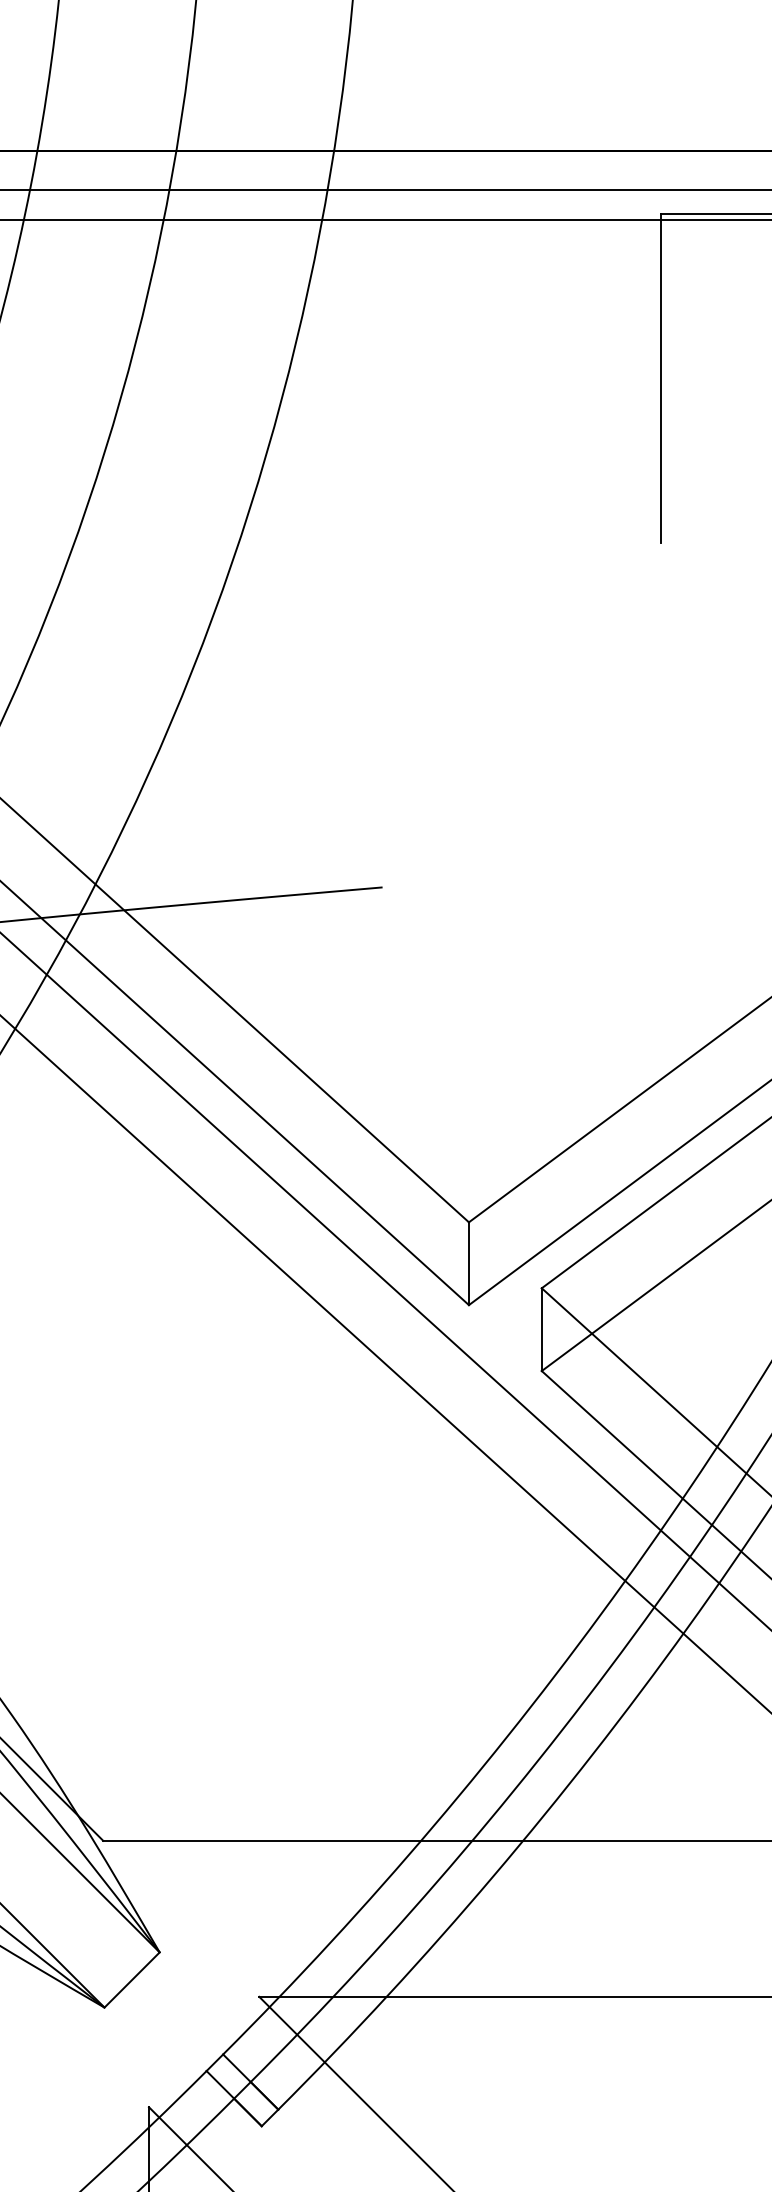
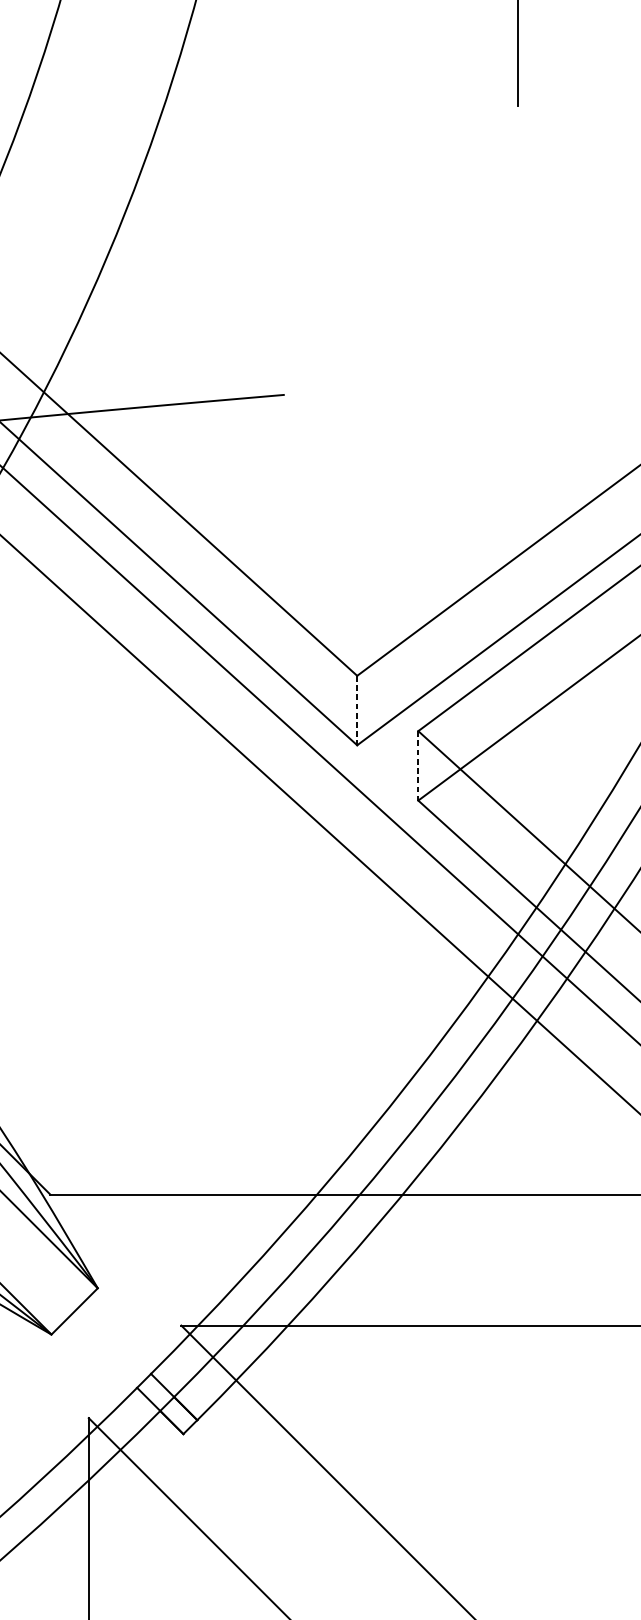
line: (468, 1264) -> (356, 711), solid -> dashed
line: (541, 1330) -> (418, 766), solid -> dashed

